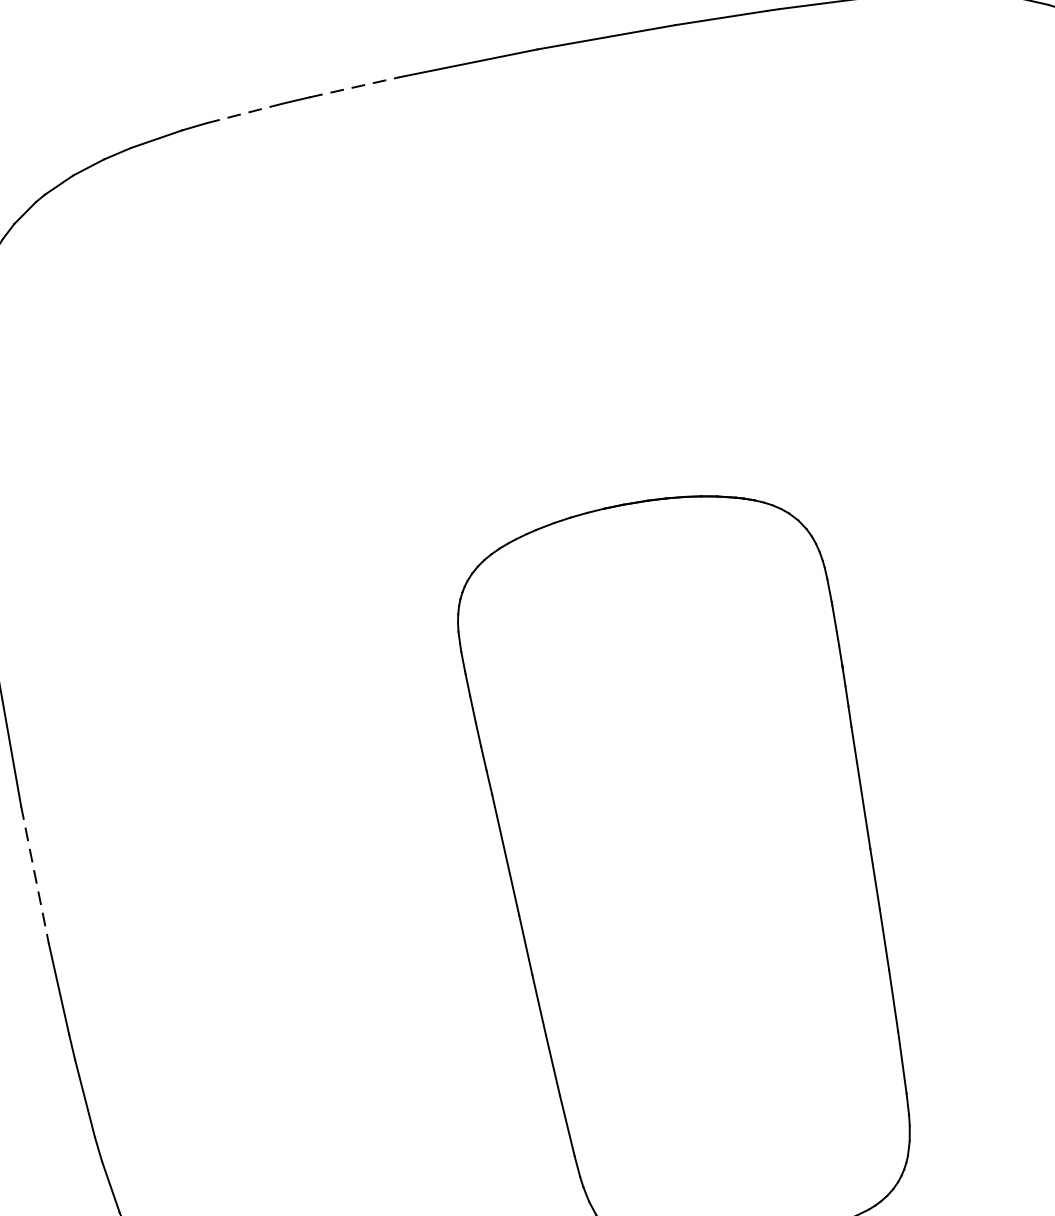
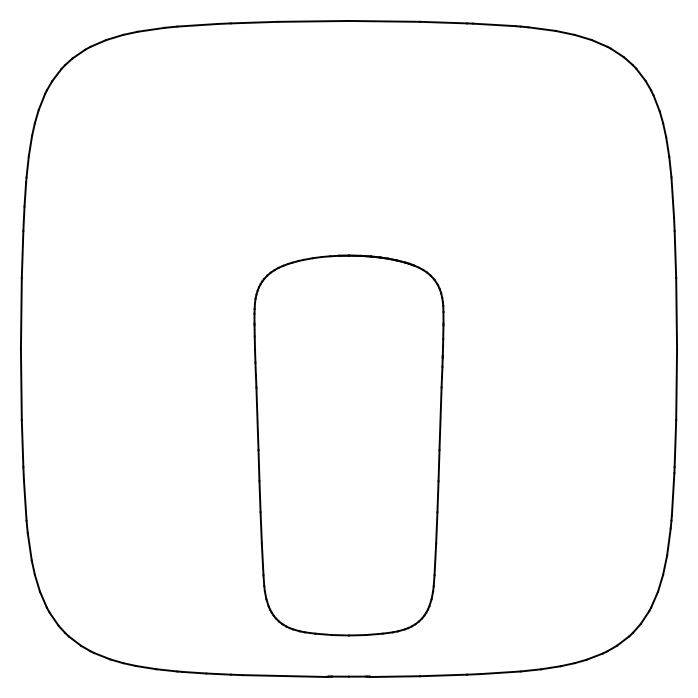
line: (354, 87) -> (254, 22), dashed -> solid
line: (245, 113) -> (197, 25), dashed -> solid
line: (35, 874) -> (21, 384), dashed -> solid

